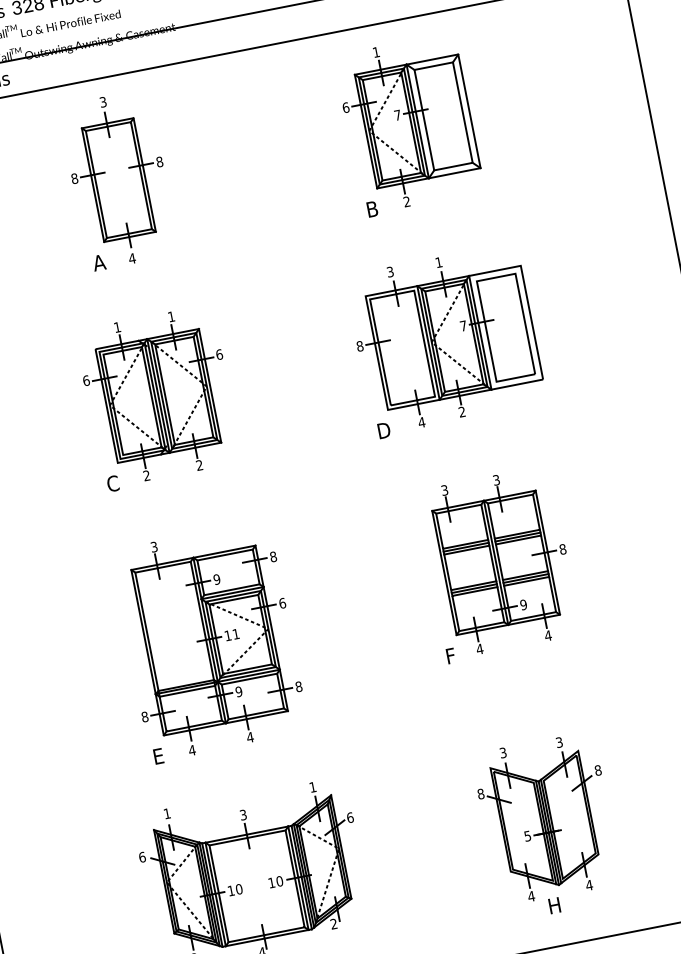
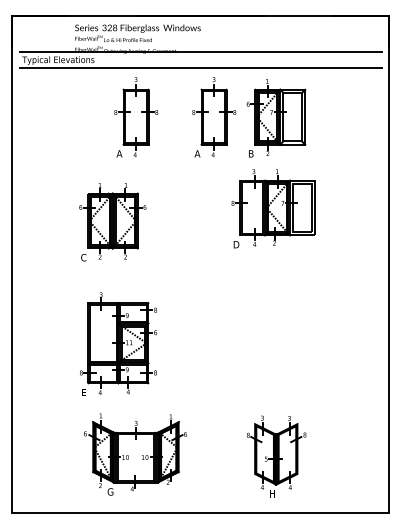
part: (281, 148) -> (214, 117), added
part: (446, 340) -> (273, 208), moved
part: (158, 399) -> (112, 222), moved
part: (498, 562) -> (277, 329), removed
part: (210, 640) -> (118, 343), moved

